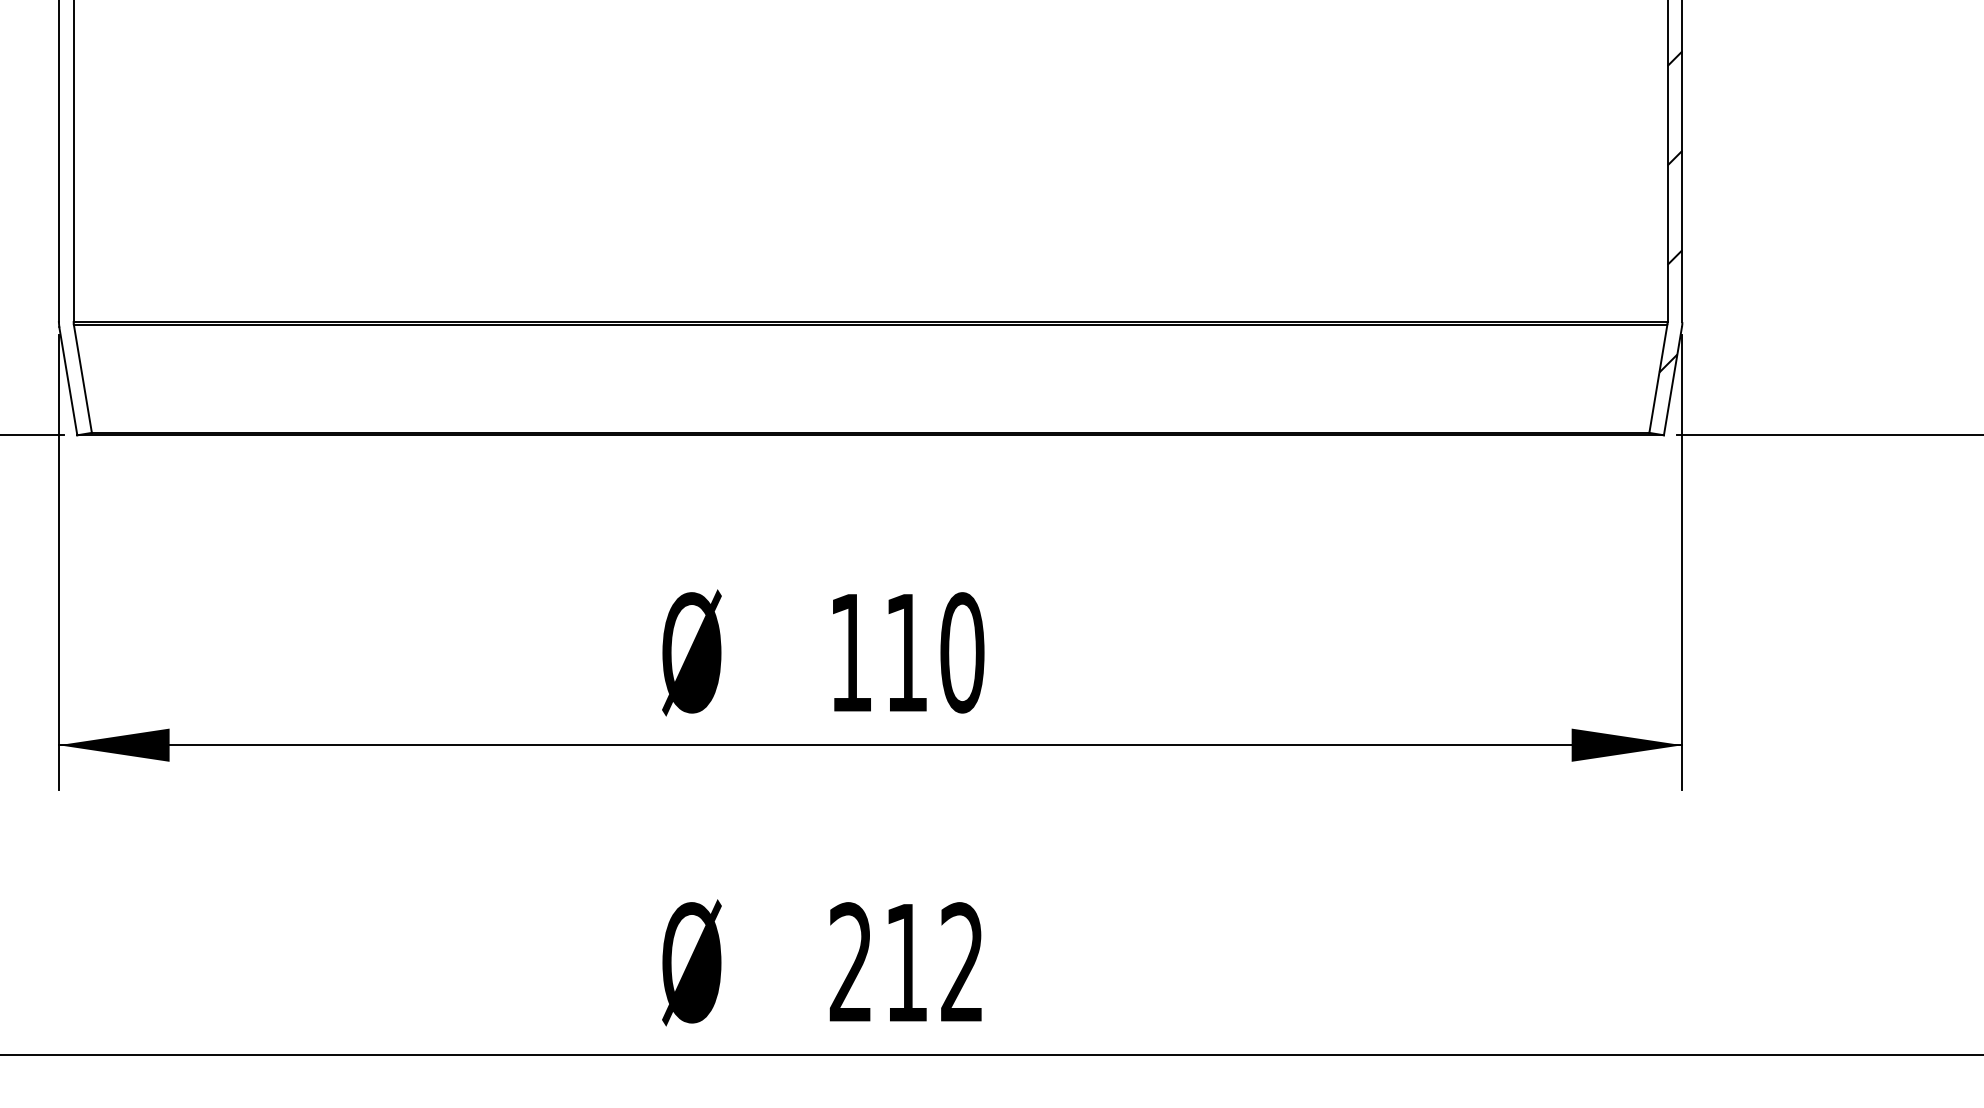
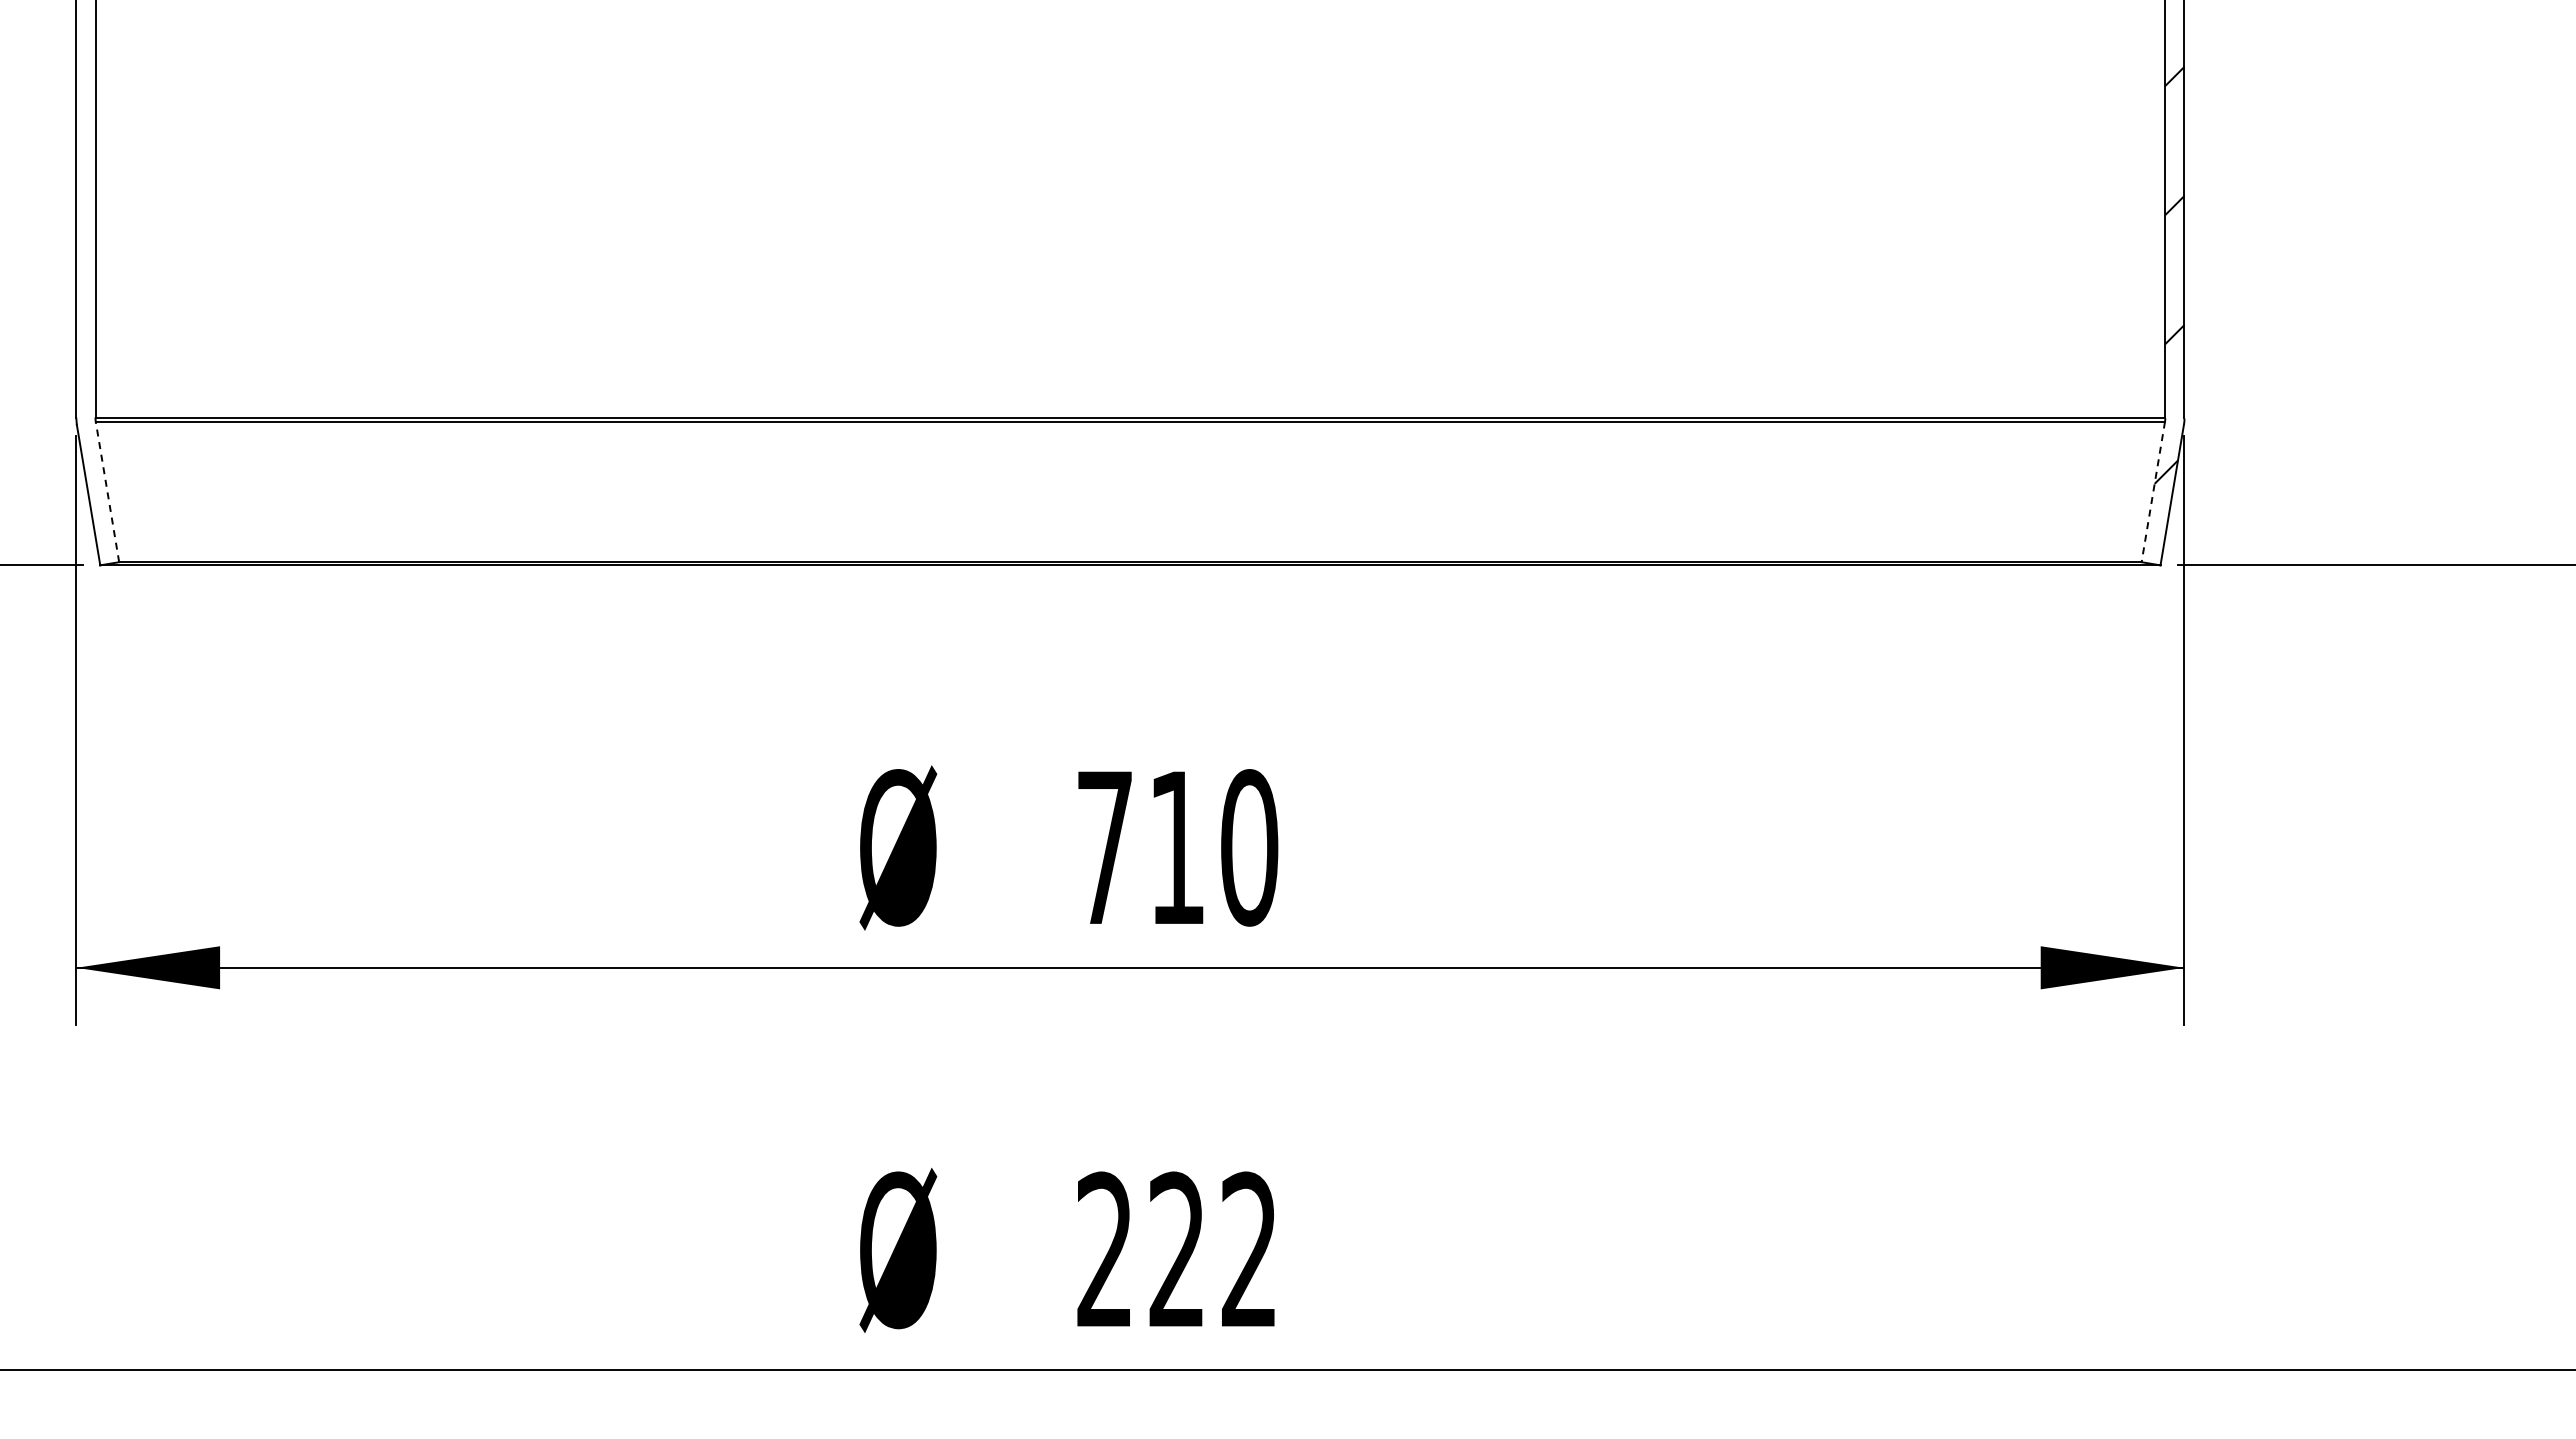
line: (82, 378) -> (107, 491), solid -> dashed
line: (1658, 379) -> (2153, 492), solid -> dashed
text: (850, 652) -> (1104, 847), 110 -> 710
text: (906, 961) -> (1176, 1248), 212 -> 222

